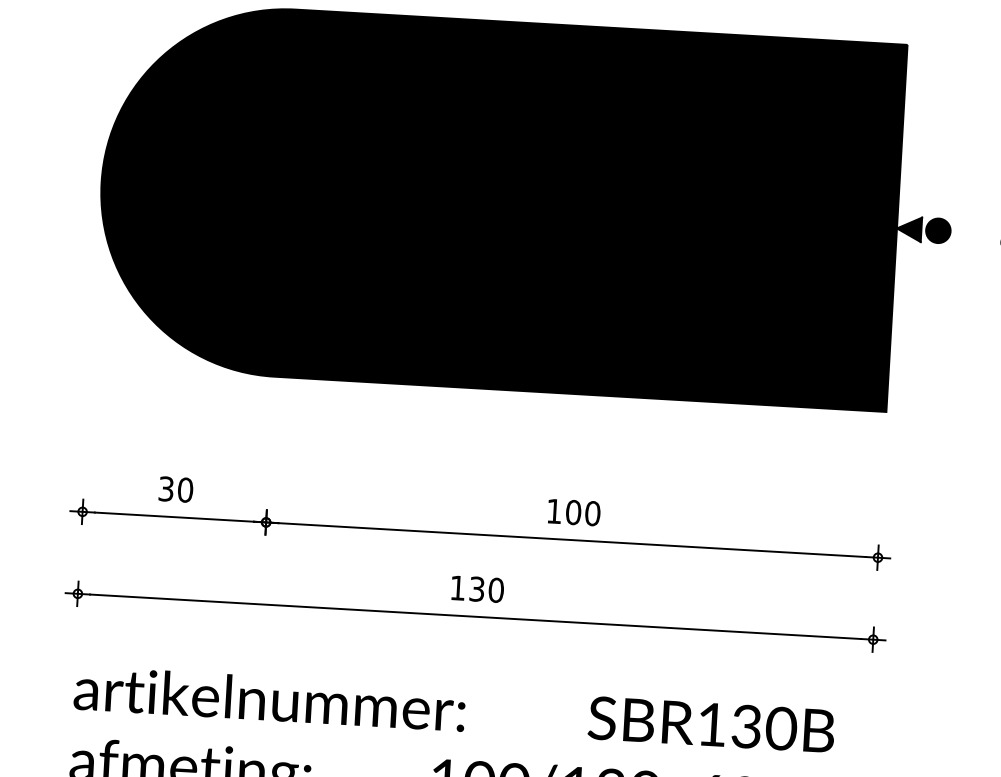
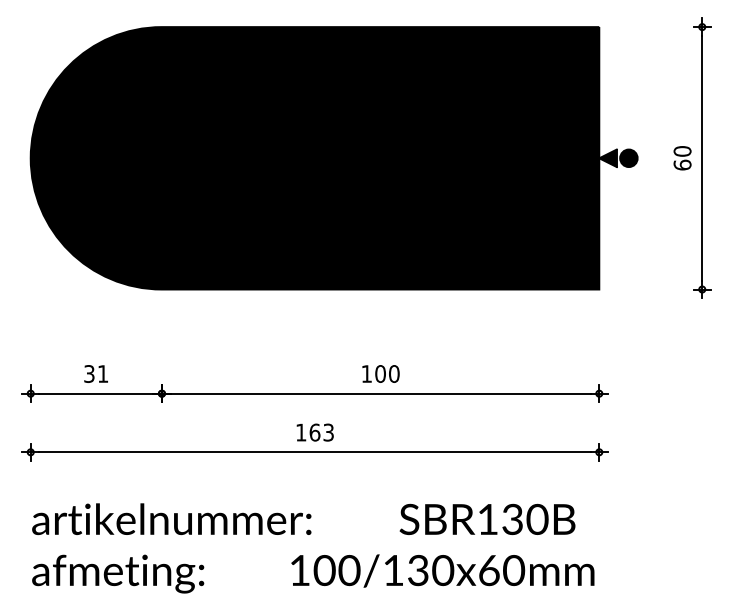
text: (184, 489) -> (102, 373), 30 -> 31
text: (486, 589) -> (321, 432), 130 -> 163

